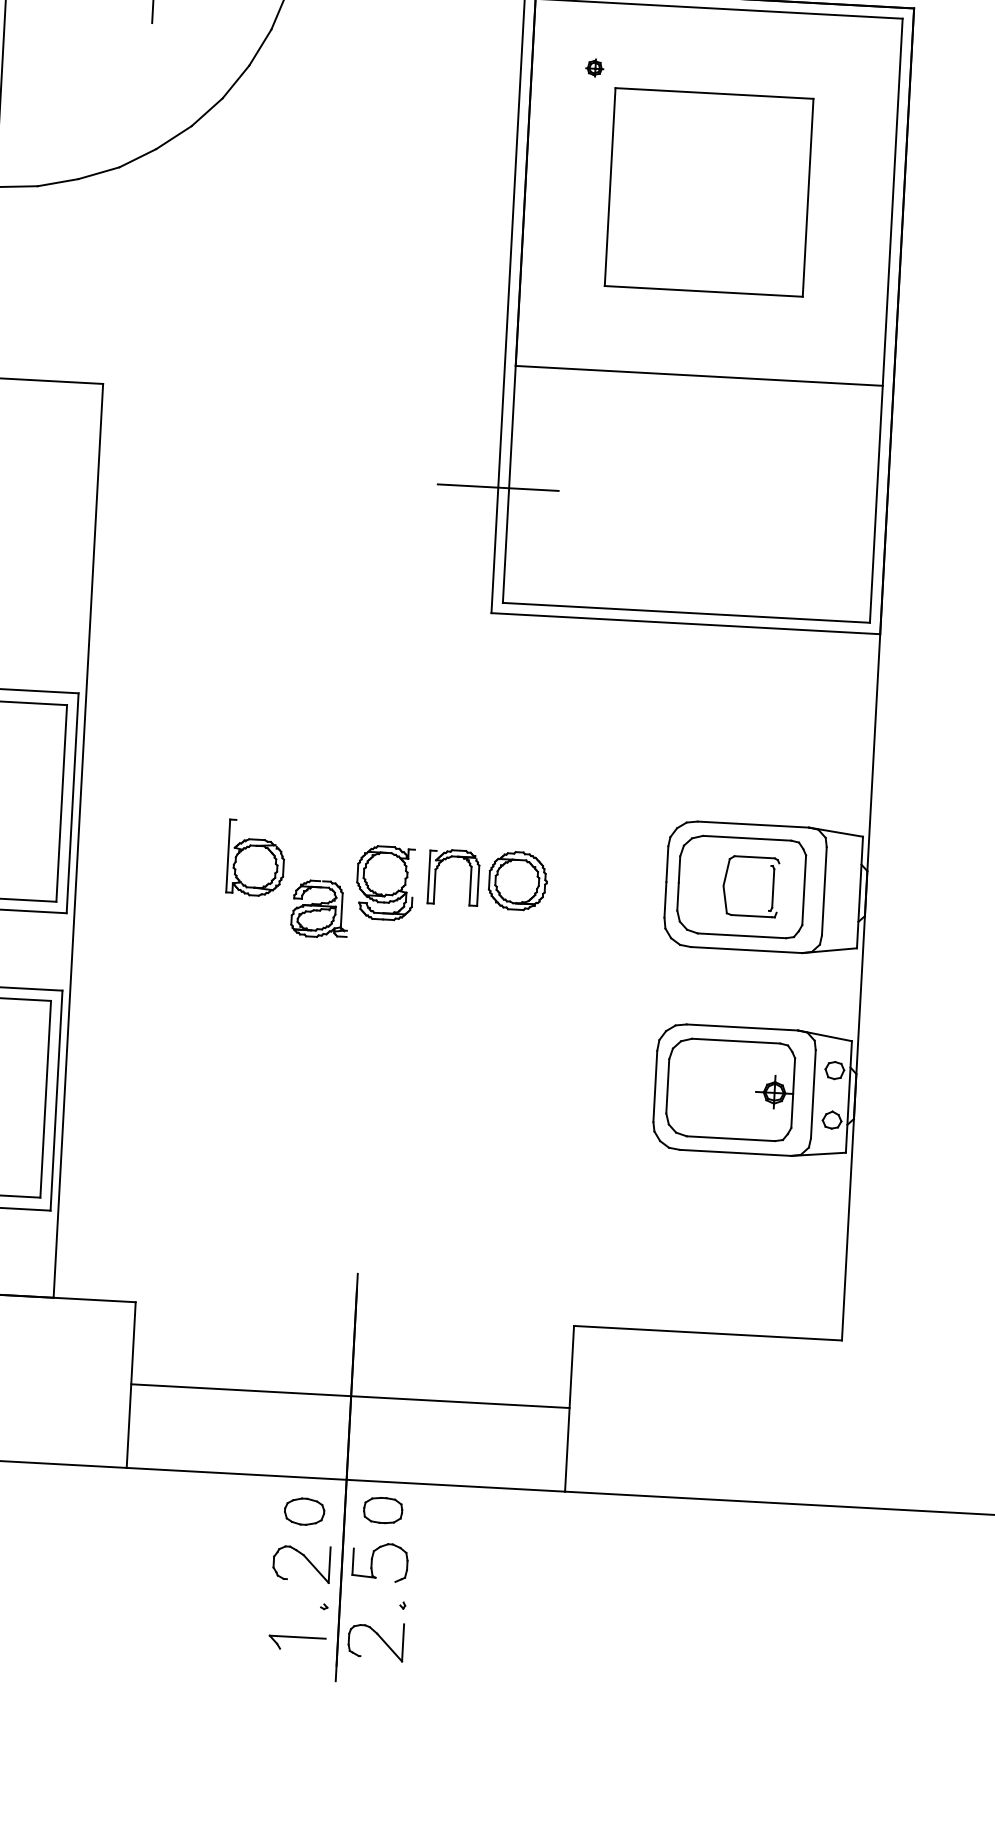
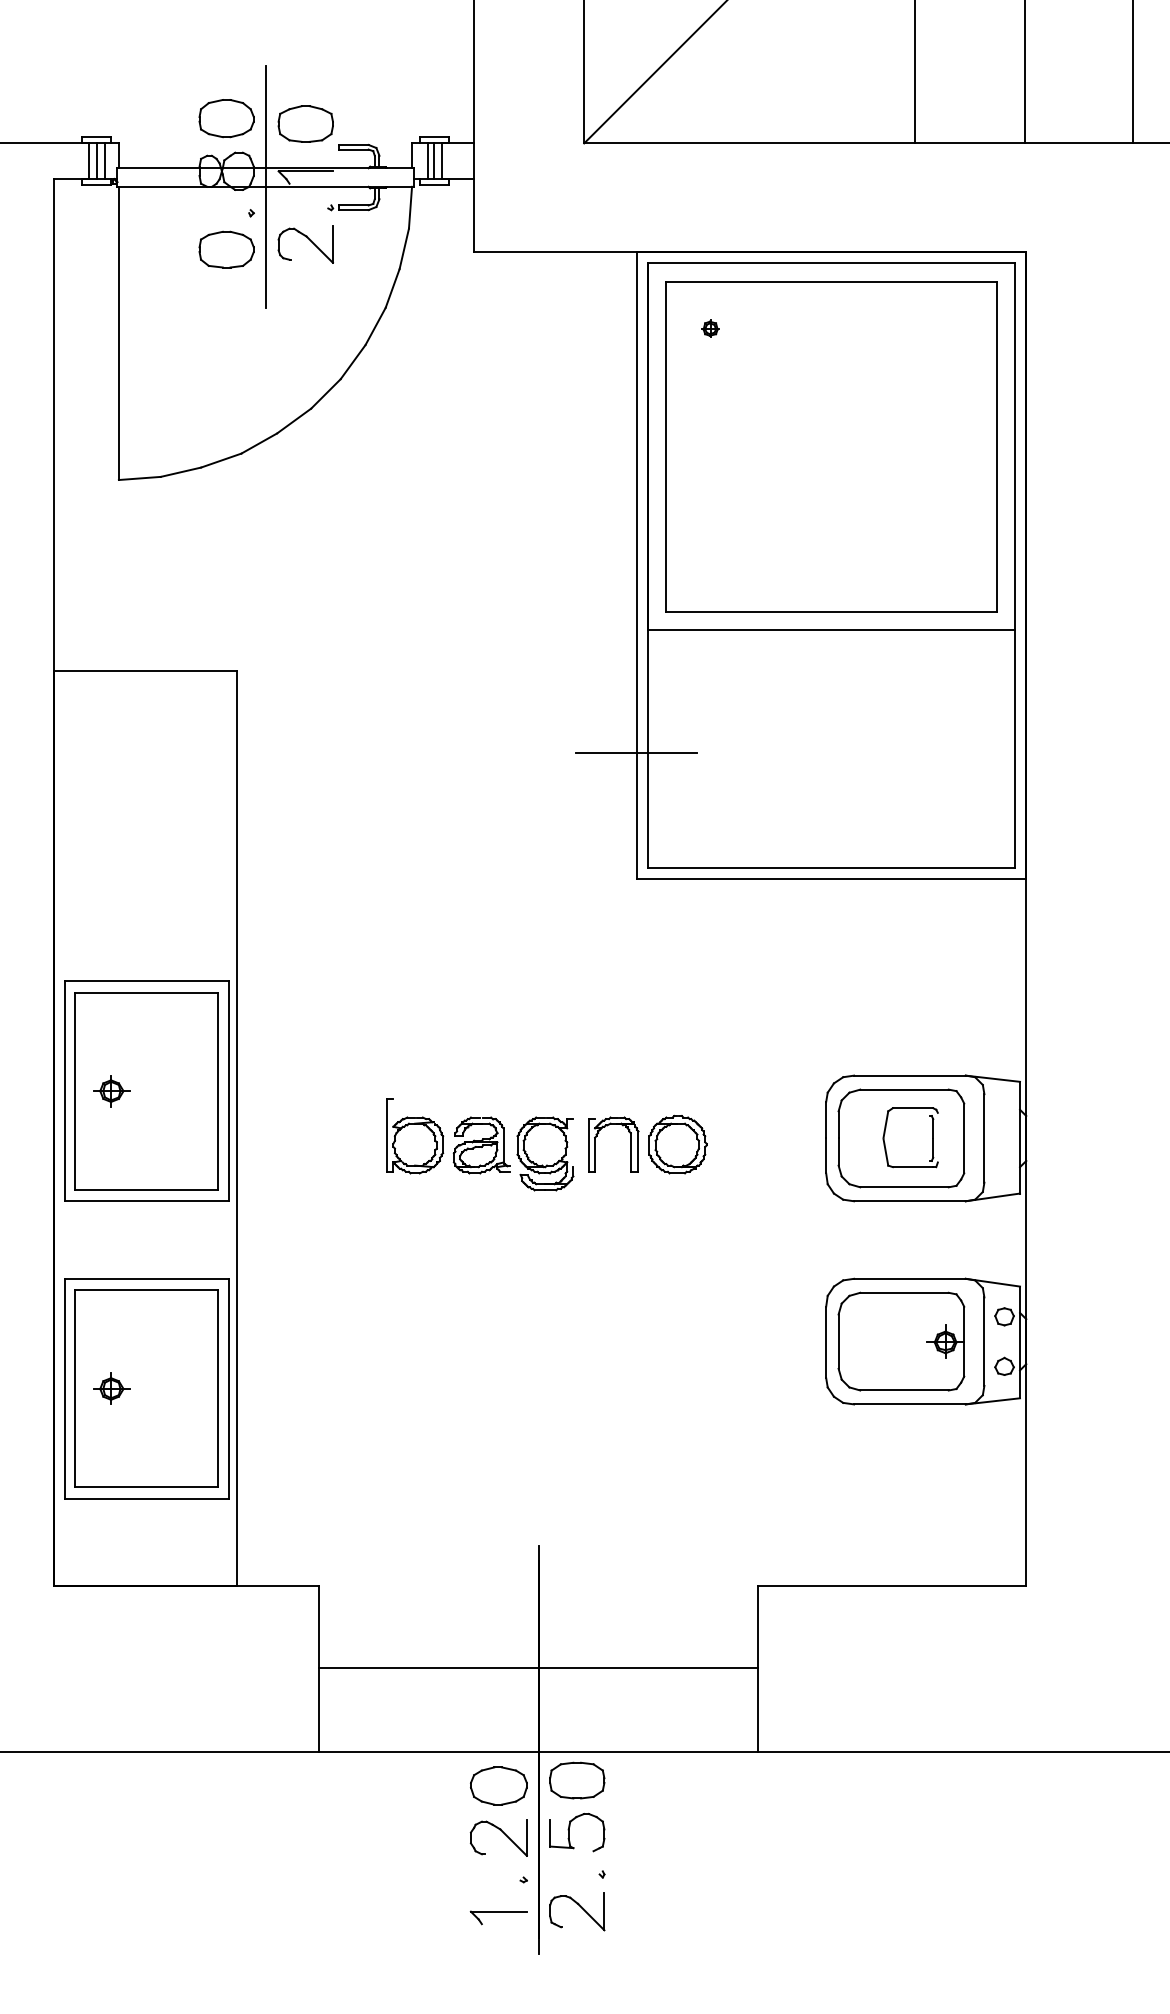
part: (709, 192) -> (831, 446), size x1.67
part: (319, 909) -> (481, 1145), moved
part: (383, 1510) -> (577, 1780), size x1.43
part: (304, 1511) -> (498, 1785), size x1.43

